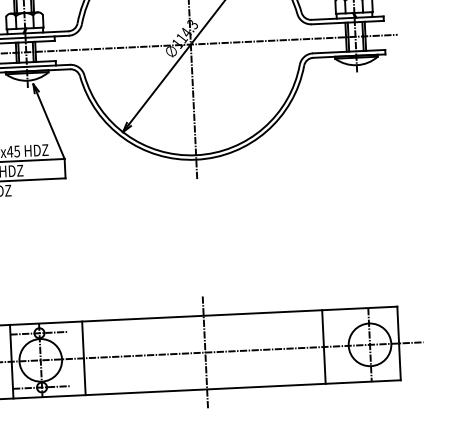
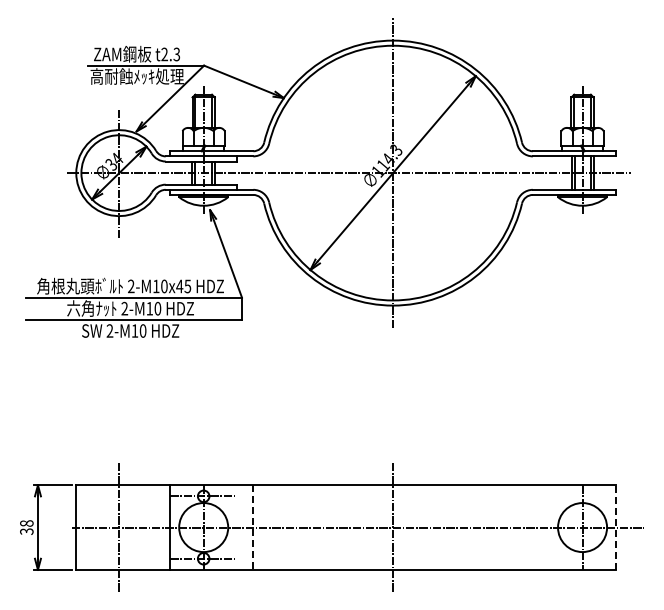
line: (398, 343) -> (615, 527), solid -> dashed
line: (323, 346) -> (529, 527), removed
line: (84, 359) -> (253, 528), solid -> dashed

